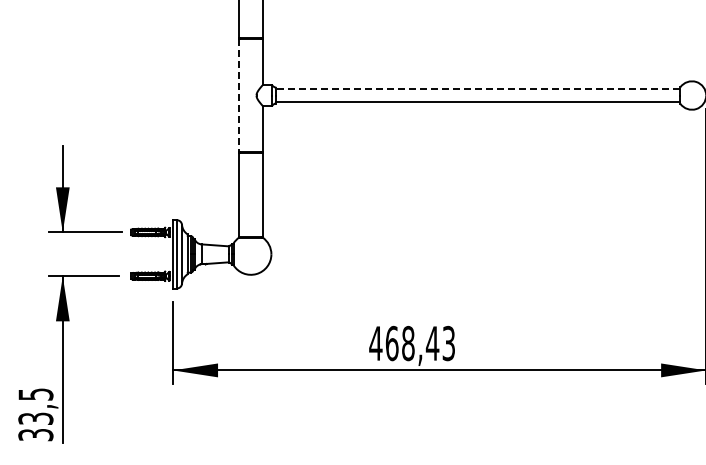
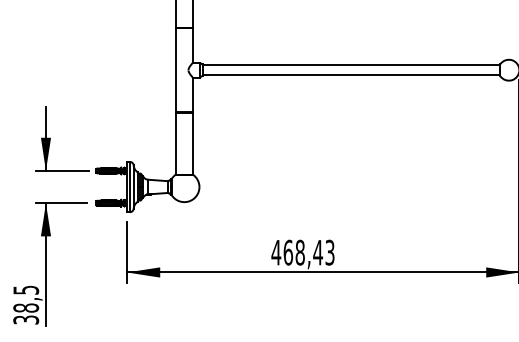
line: (477, 88) -> (351, 65), dashed -> solid
line: (239, 95) -> (175, 70), dashed -> solid
text: (35, 418) -> (25, 307), 33,5 -> 38,5

